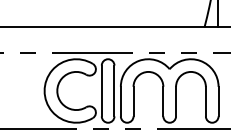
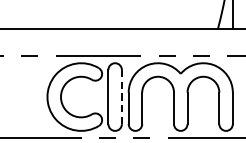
line: (114, 90) -> (121, 96), solid -> dashed

